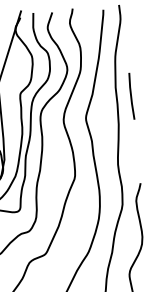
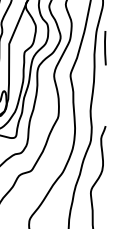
line: (131, 96) -> (105, 48), moved

